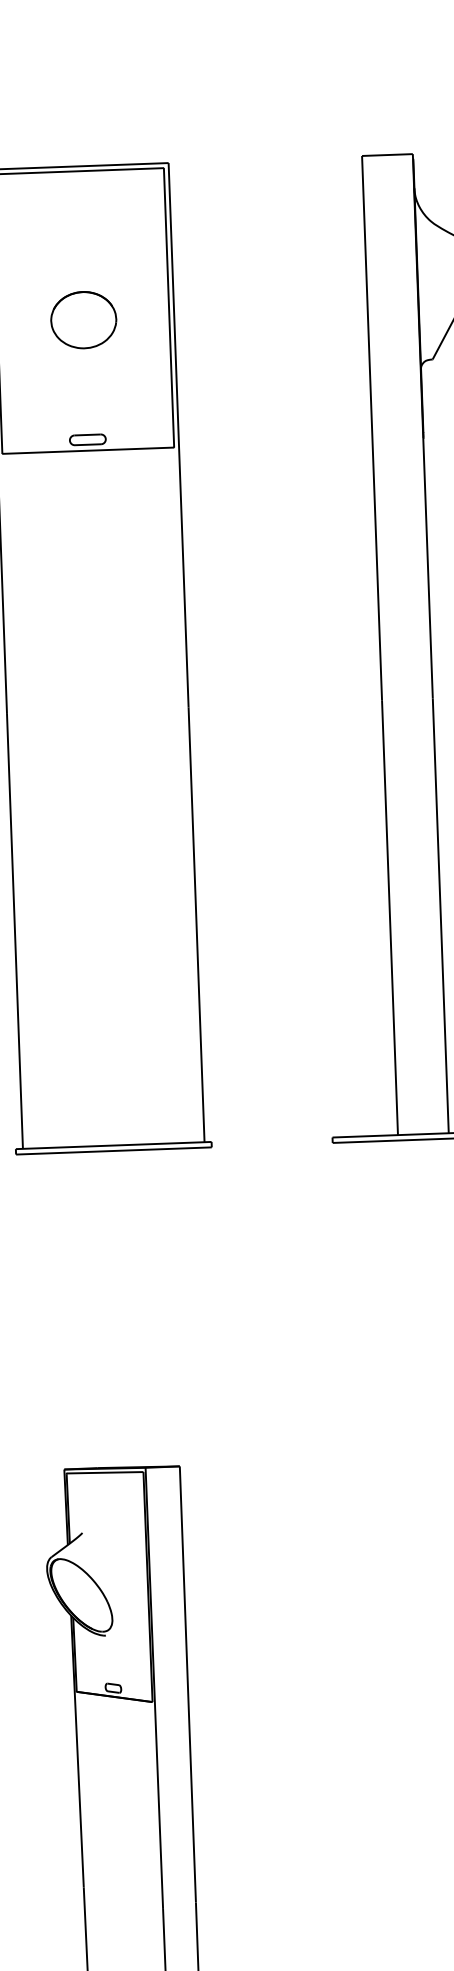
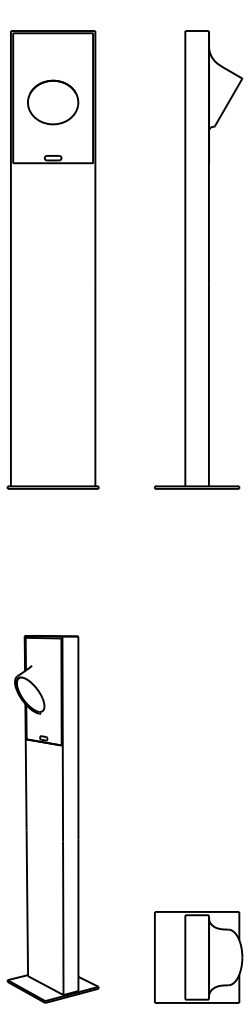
part: (84, 320) -> (53, 102), size x1.67

